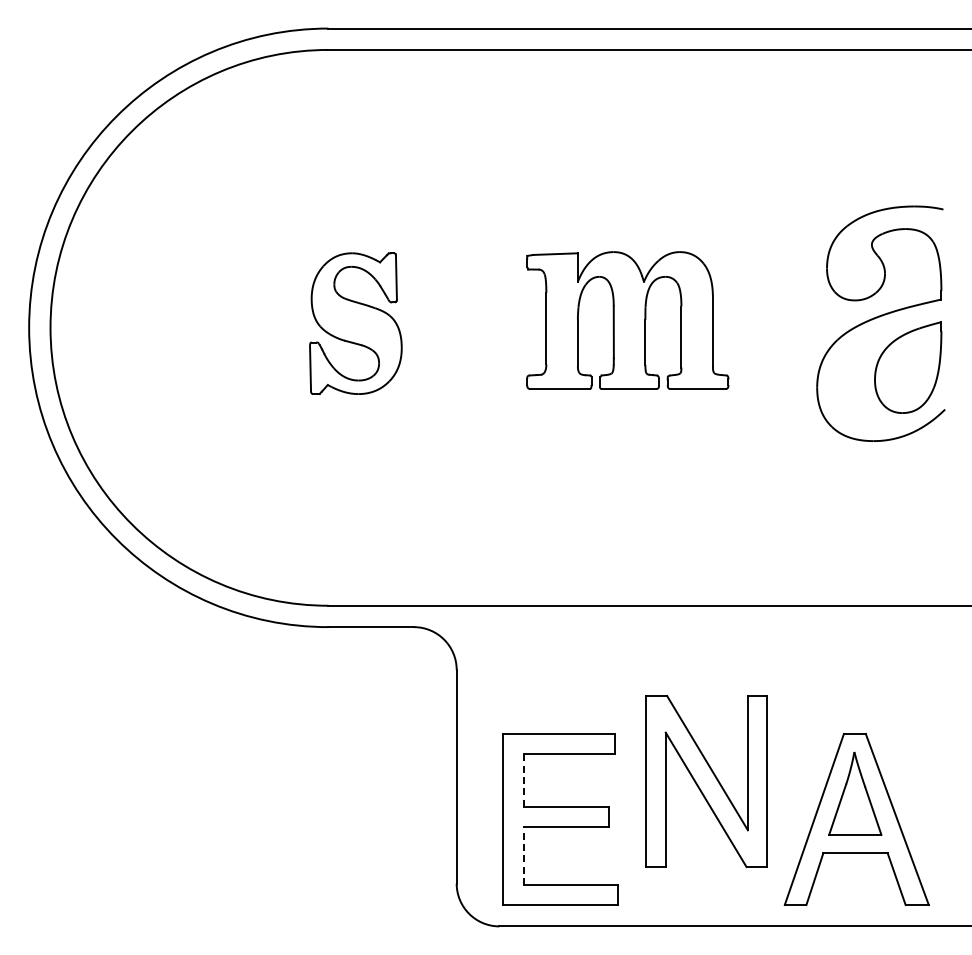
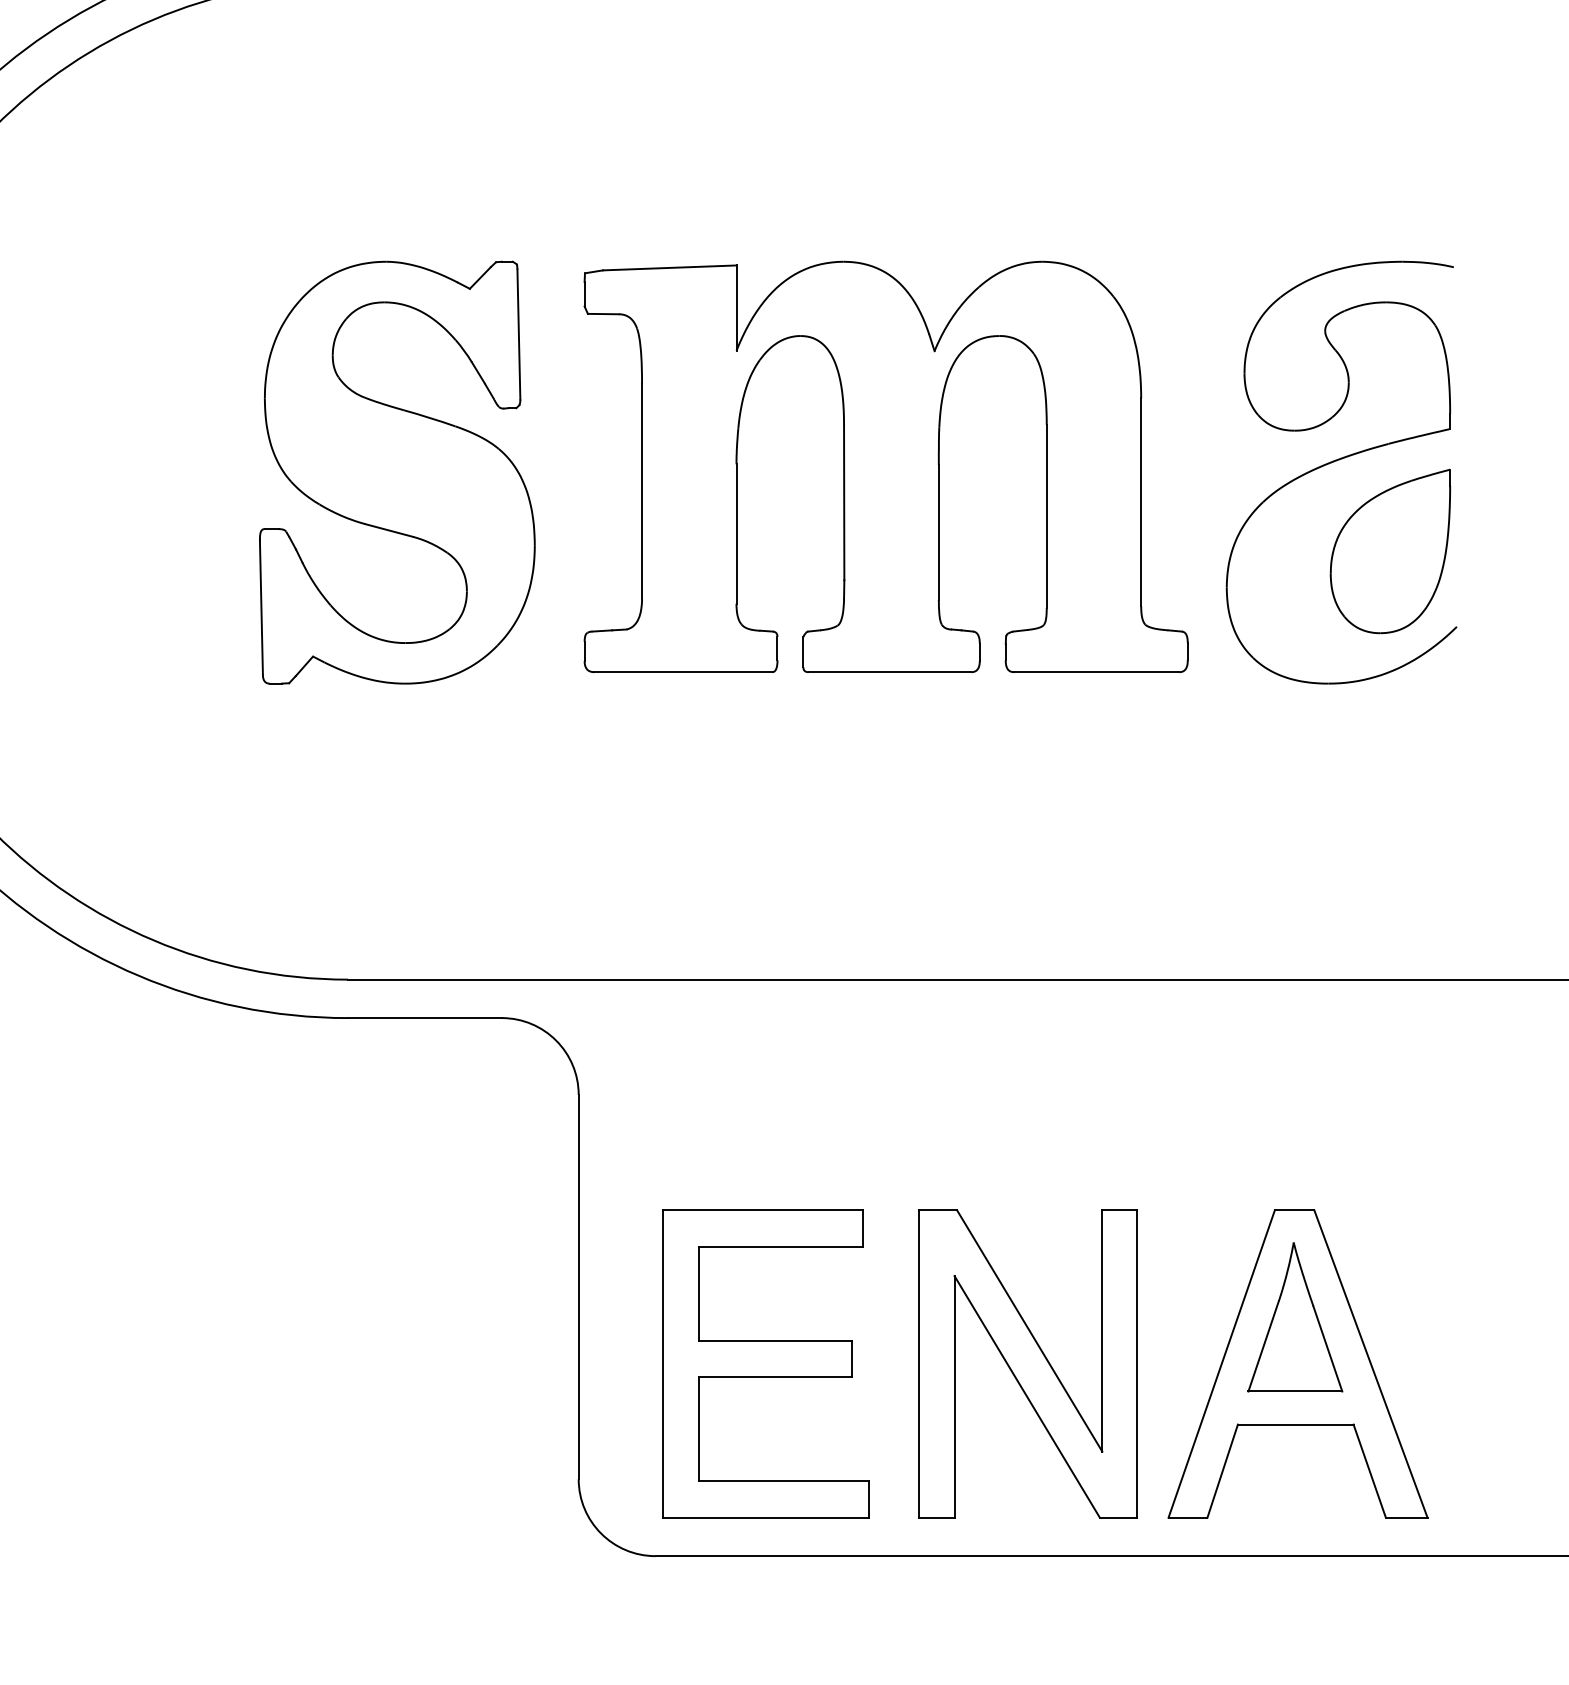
part: (627, 320) -> (885, 466), size x1.67
part: (355, 323) -> (396, 472), size x1.67
line: (523, 779) -> (698, 1292), dashed -> solid
part: (706, 781) -> (1027, 1363), moved
line: (523, 855) -> (698, 1428), dashed -> solid

